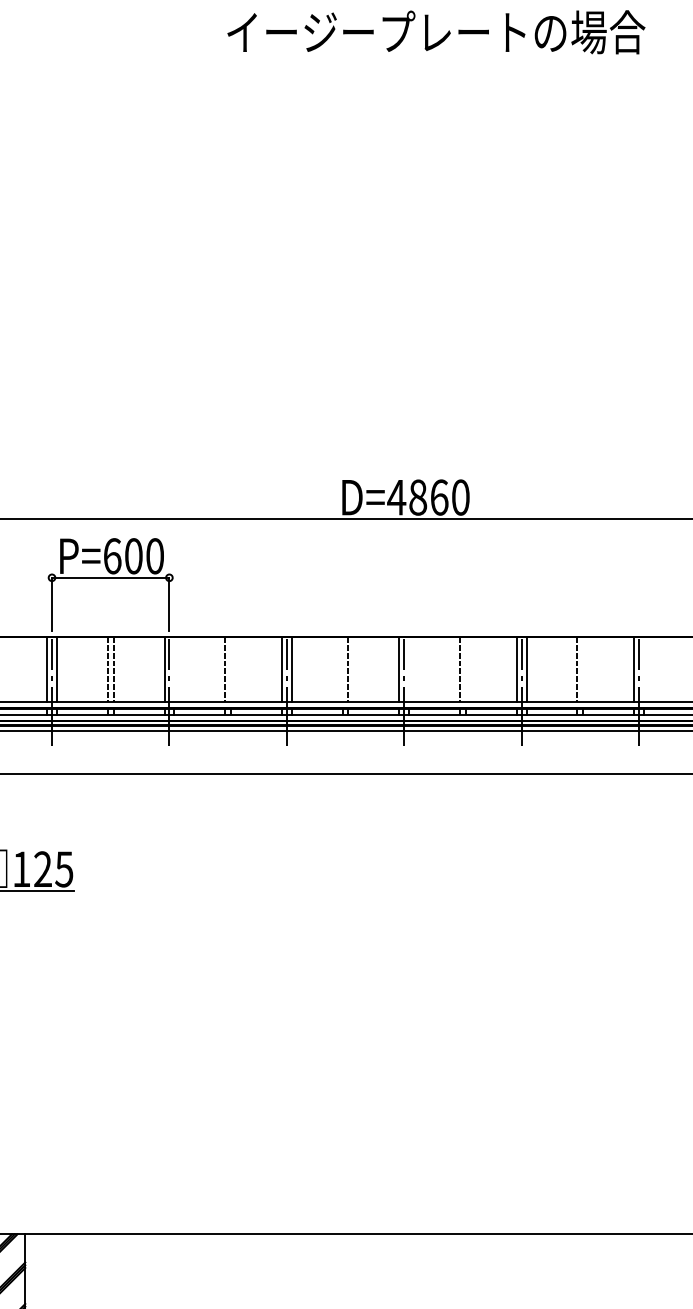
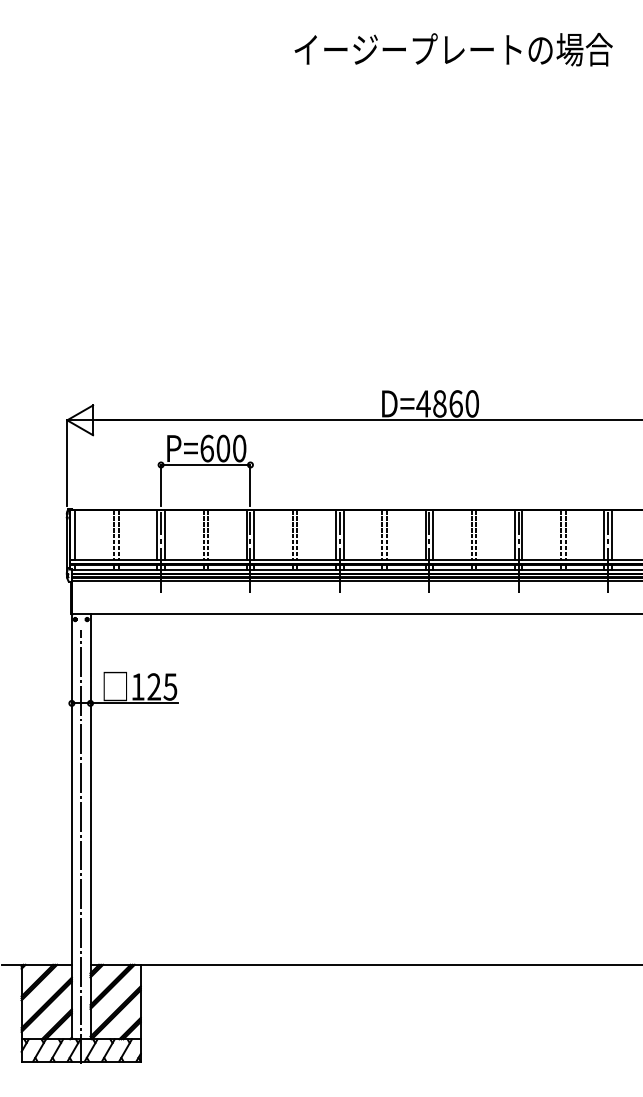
line: (174, 669) -> (254, 534), added
line: (231, 669) -> (297, 534), added
line: (342, 669) -> (382, 534), added
line: (408, 669) -> (432, 534), added
line: (466, 669) -> (476, 534), added
line: (583, 669) -> (565, 534), added
line: (643, 669) -> (611, 534), added

